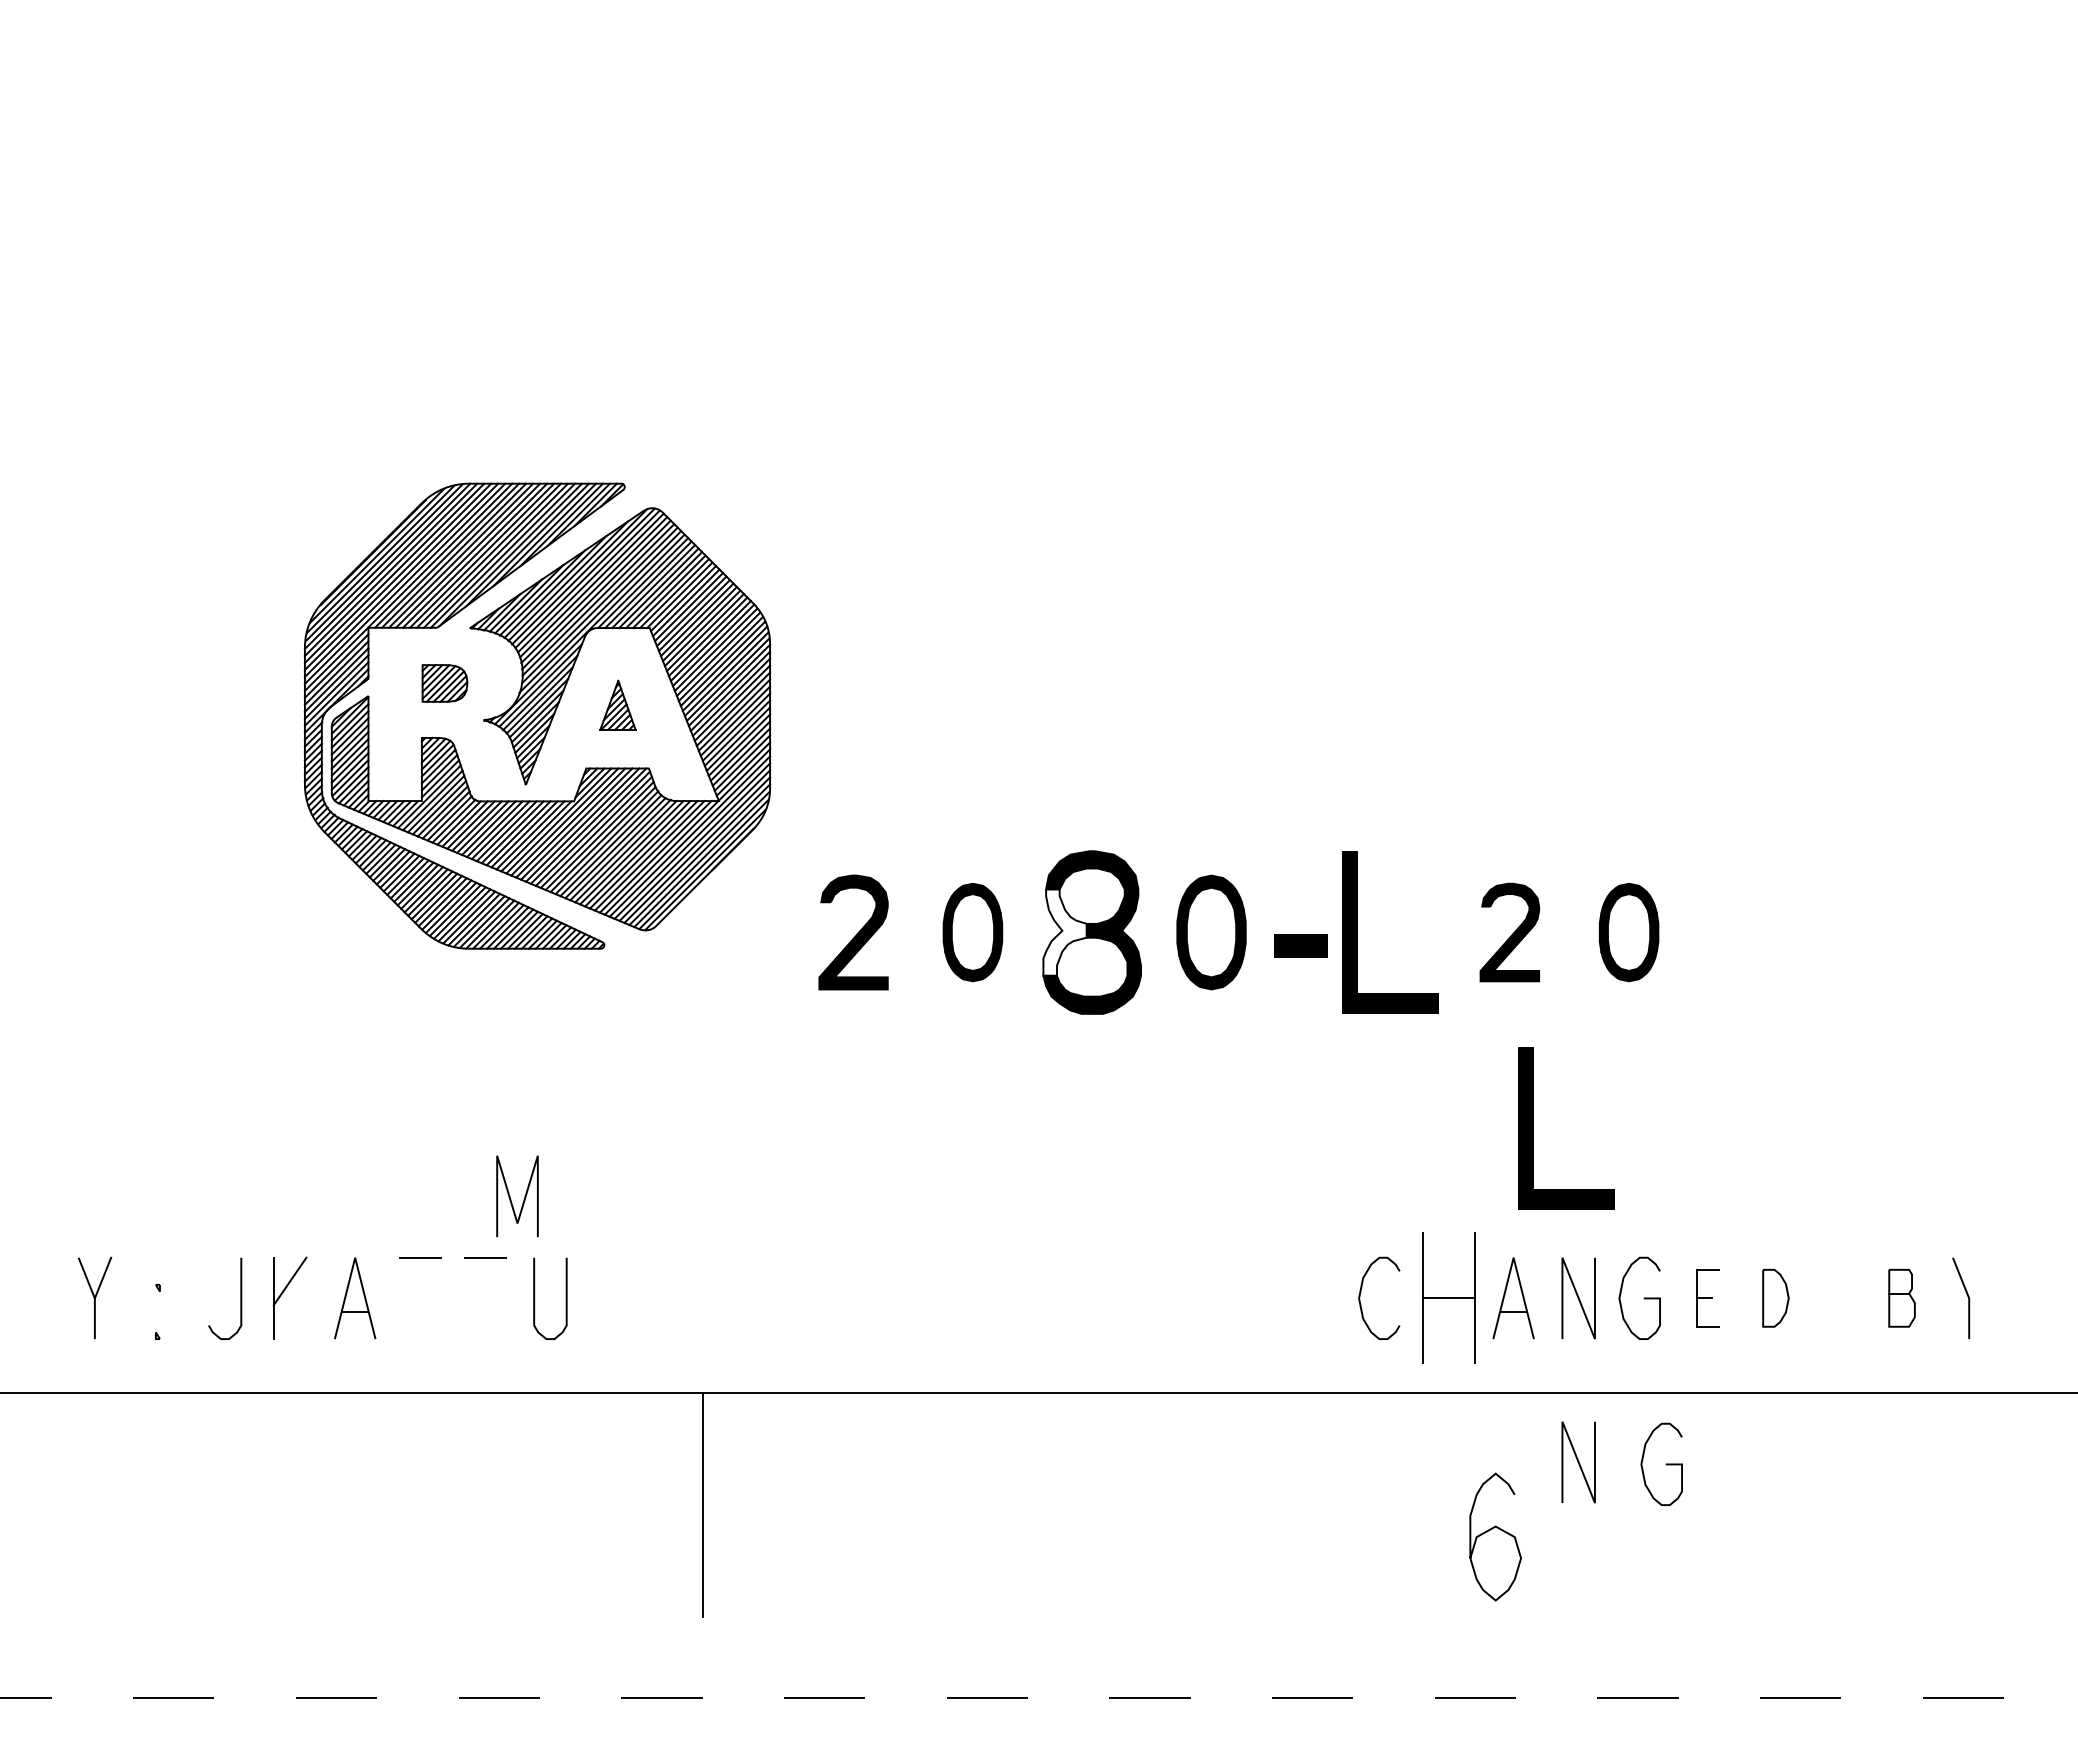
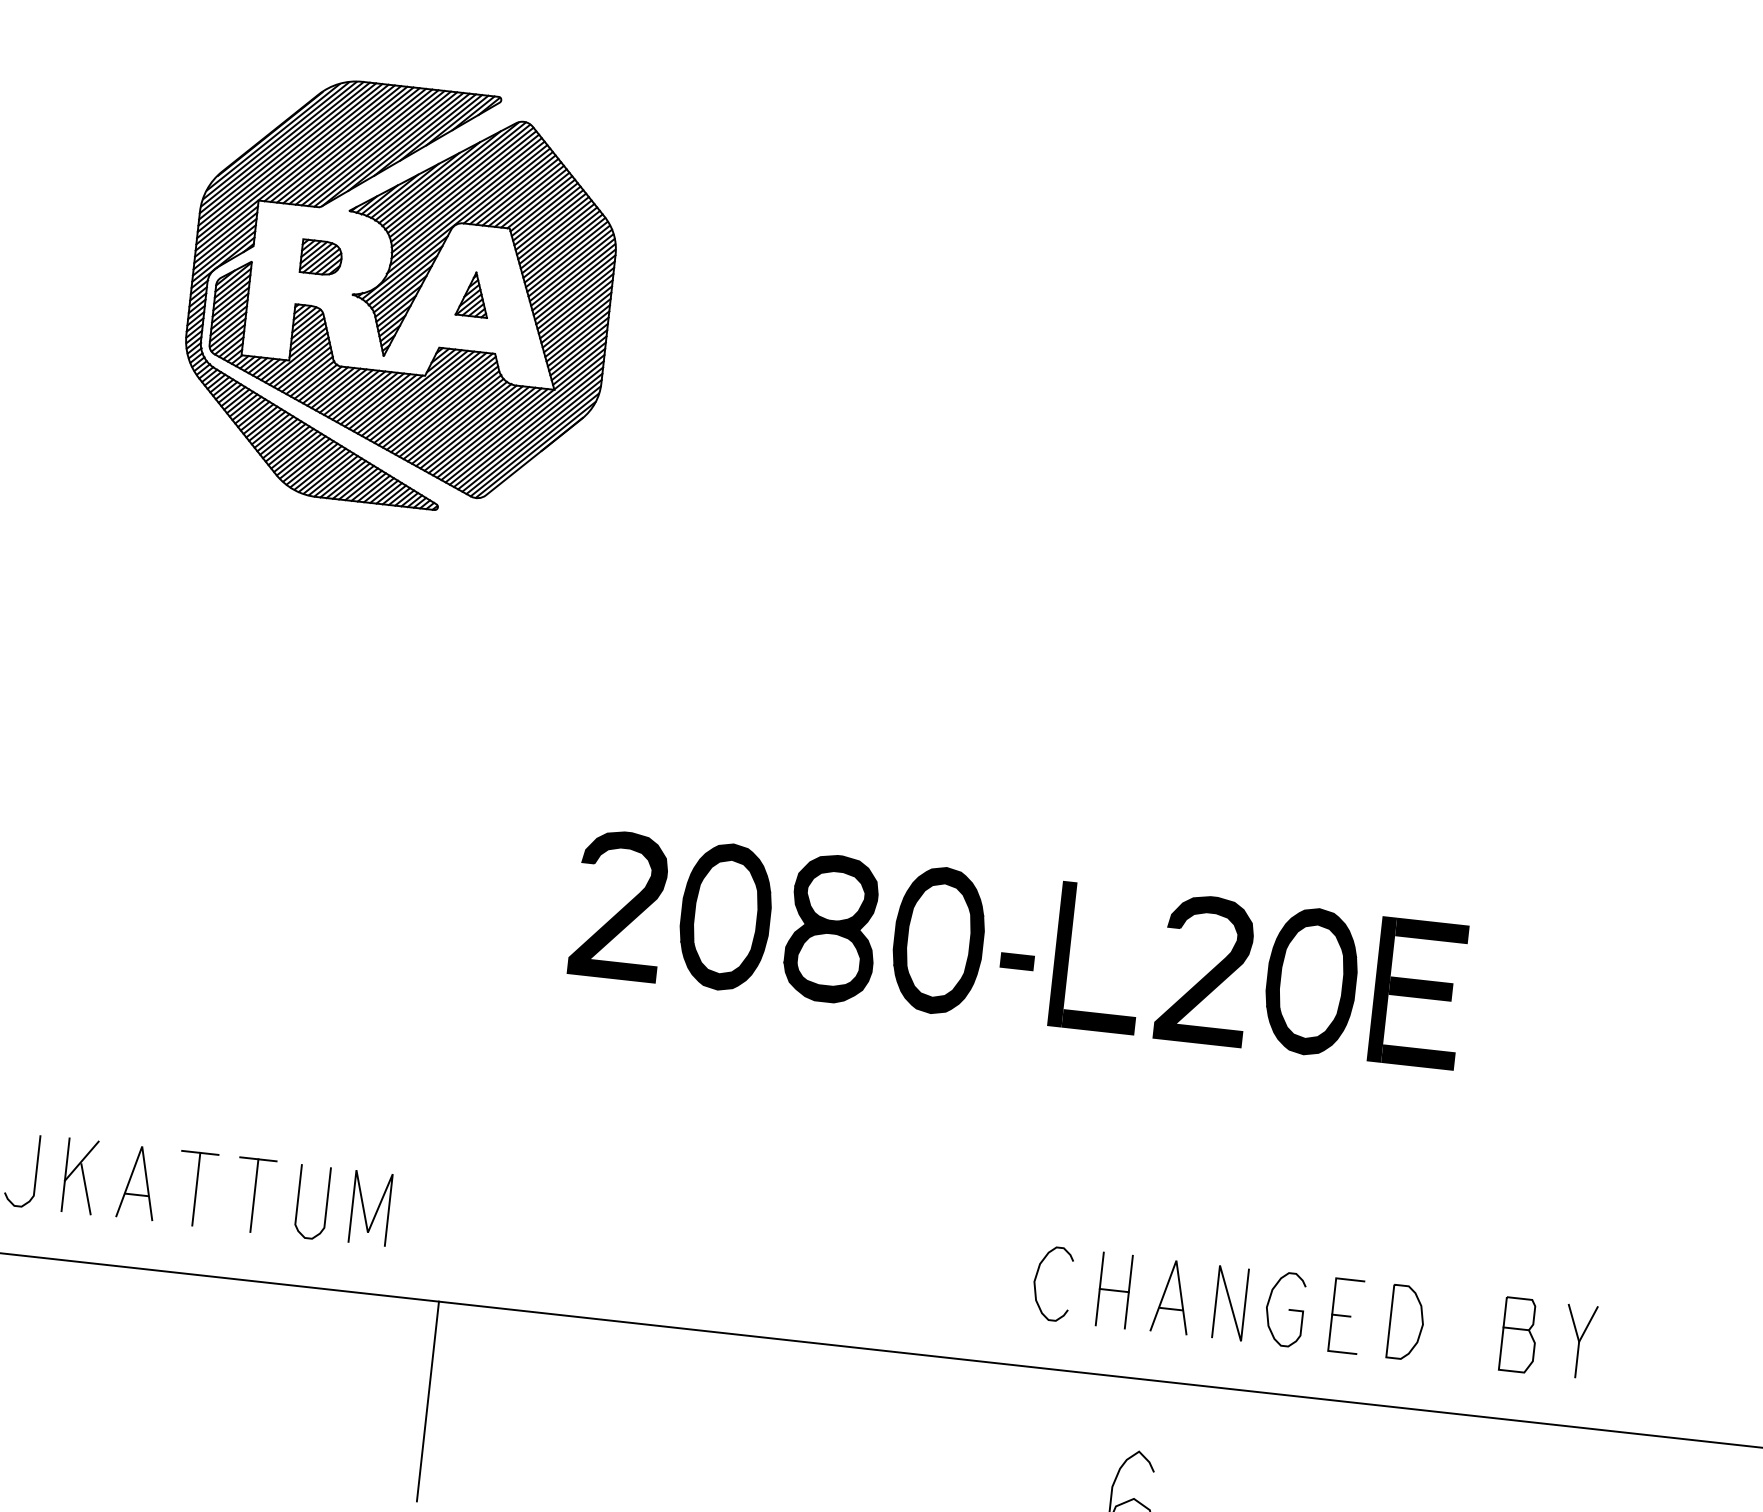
part: (537, 715) -> (400, 295), moved
part: (853, 932) -> (619, 905), size x1.43
part: (972, 932) -> (725, 916), size x1.67
fill: (1064, 932) -> (807, 926), added
part: (1211, 932) -> (938, 940), size x1.43
part: (1509, 932) -> (1204, 969), size x1.67
part: (1628, 932) -> (1311, 981), size x1.67
part: (1748, 932) -> (1418, 993), added
part: (1300, 946) -> (1016, 961), size x0.71
part: (1533, 1128) -> (1206, 1147), removed
line: (510, 1196) -> (364, 1207), moved
line: (1977, 1277) -> (1588, 1324), added
part: (1775, 1297) -> (1406, 1321), size x1.43
part: (1901, 1297) -> (1518, 1334), size x1.43
line: (420, 1298) -> (196, 1189), added
line: (485, 1298) -> (254, 1195), added
part: (1448, 1298) -> (1114, 1290), size x0.62
part: (1708, 1298) -> (1346, 1316), size x1.43
line: (298, 1311) -> (86, 1188), added
line: (1578, 1462) -> (1214, 1449), removed
curve: (1665, 1464) -> (1291, 1460), removed

